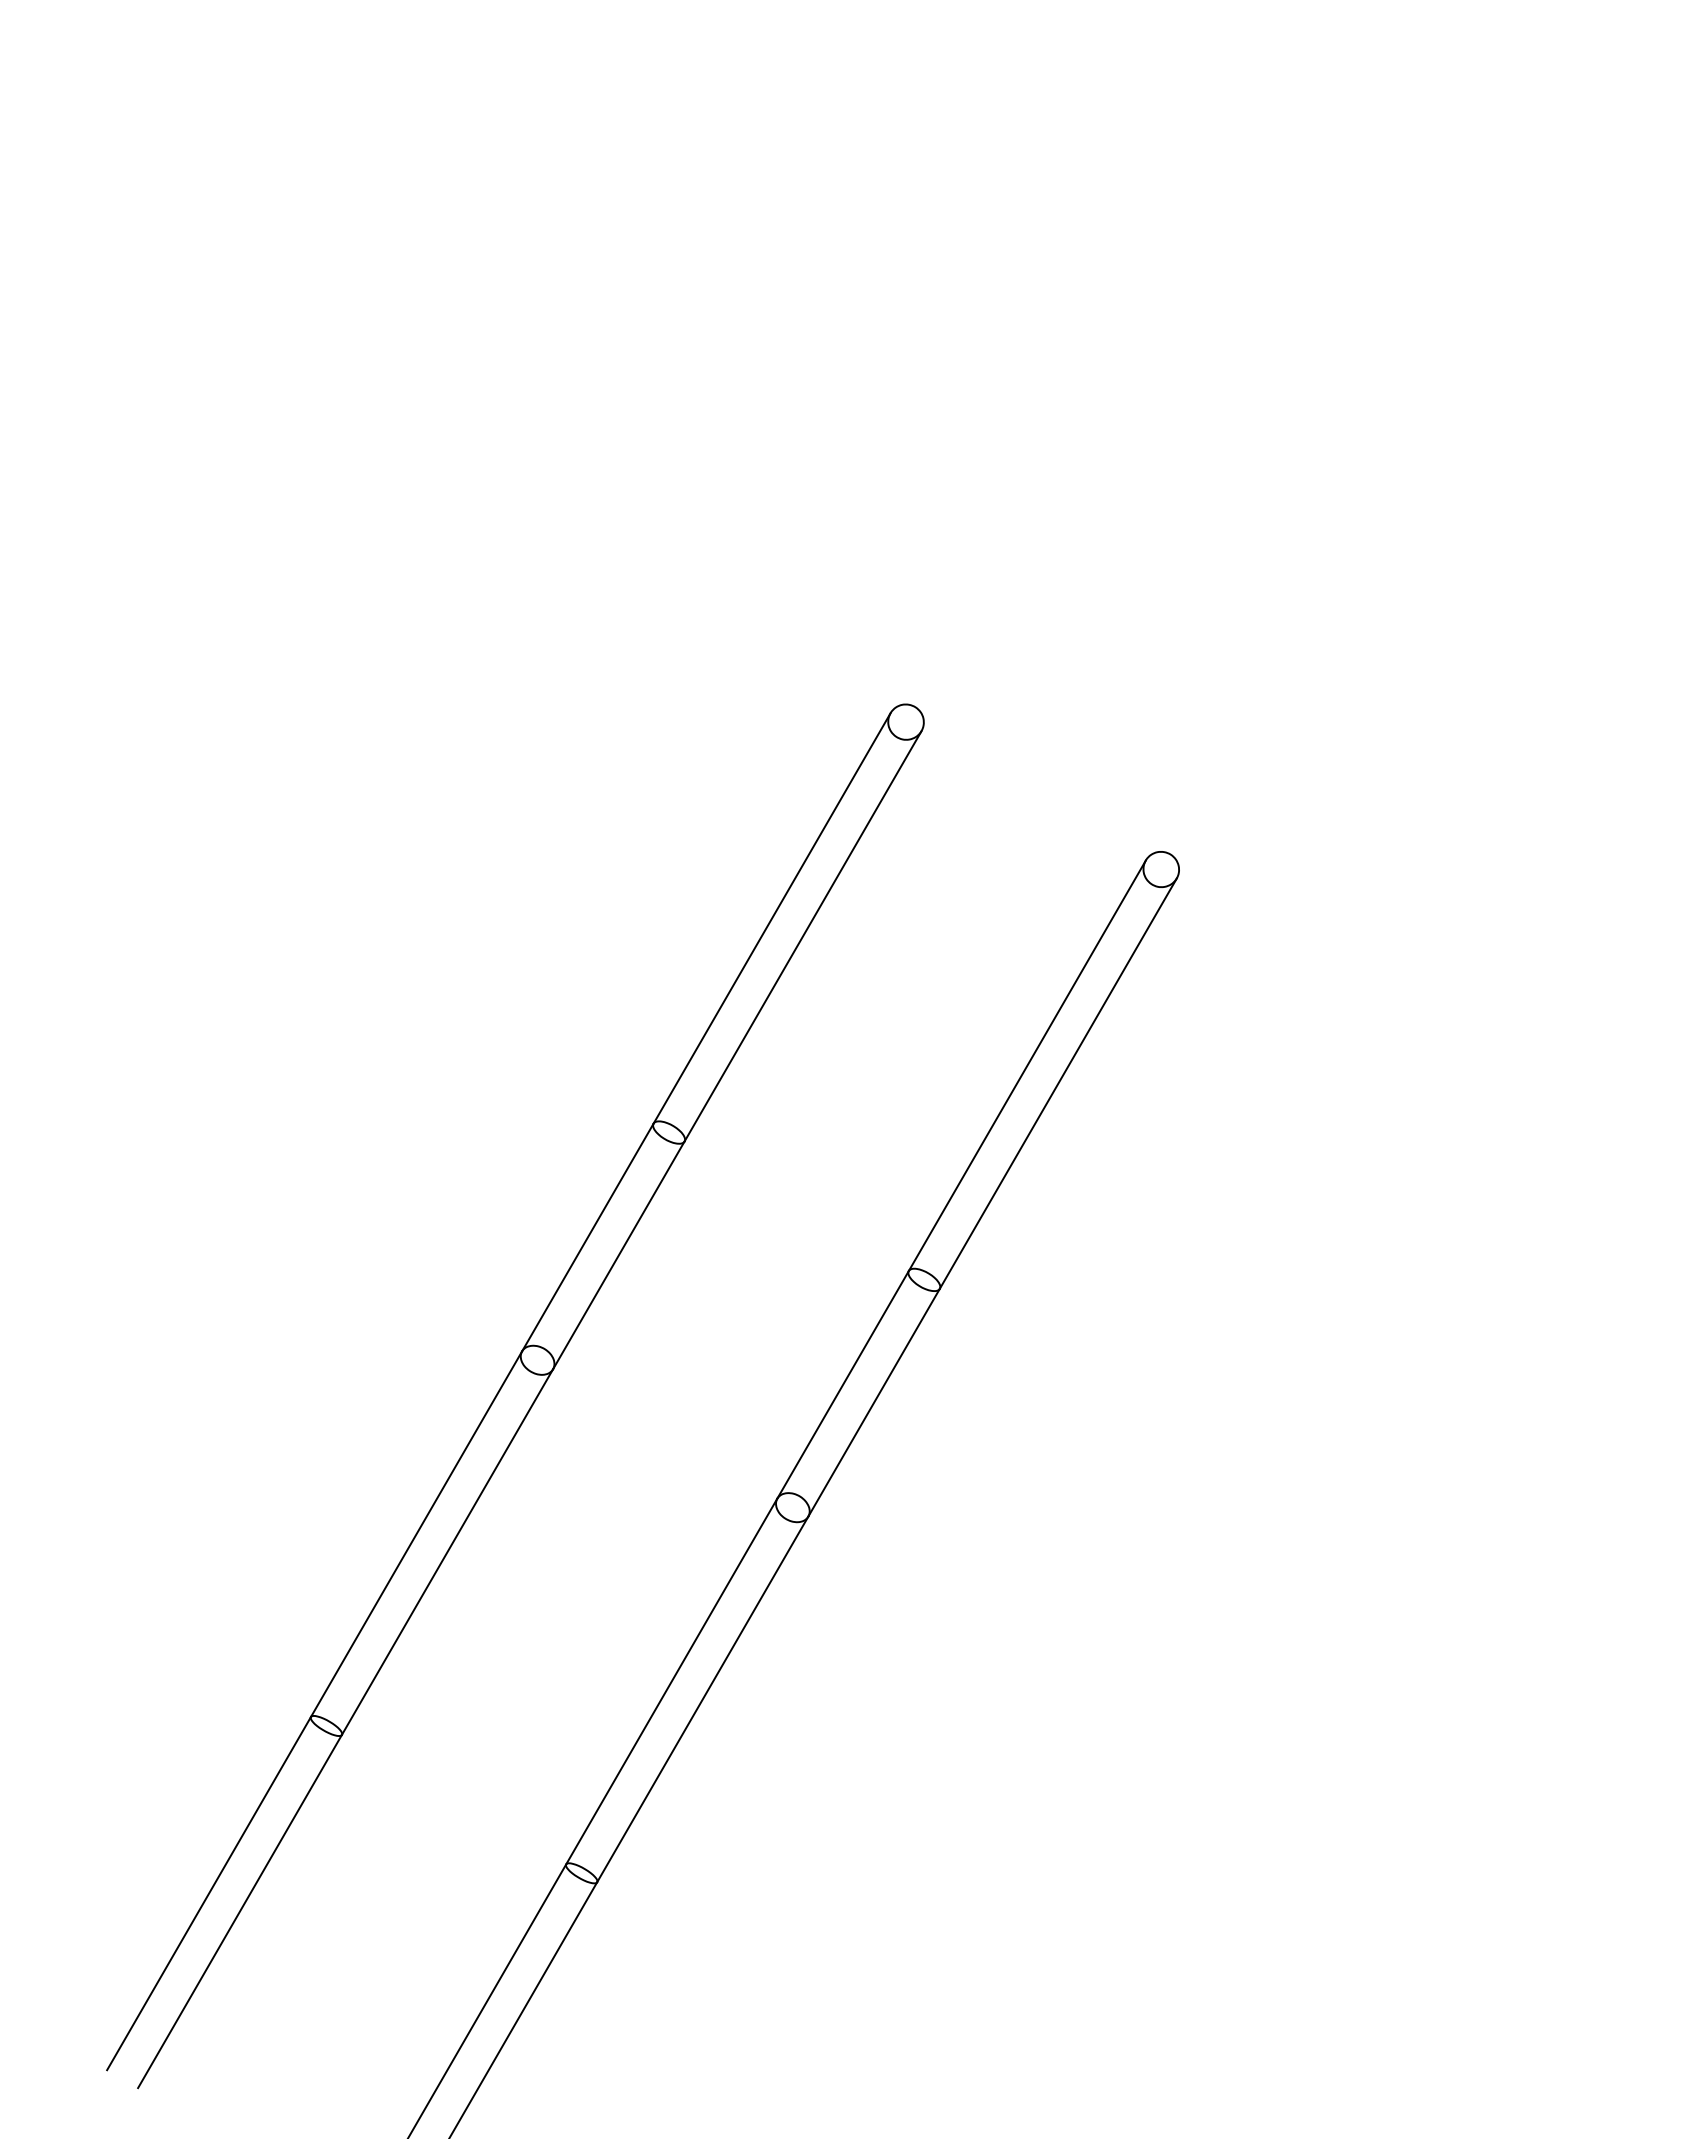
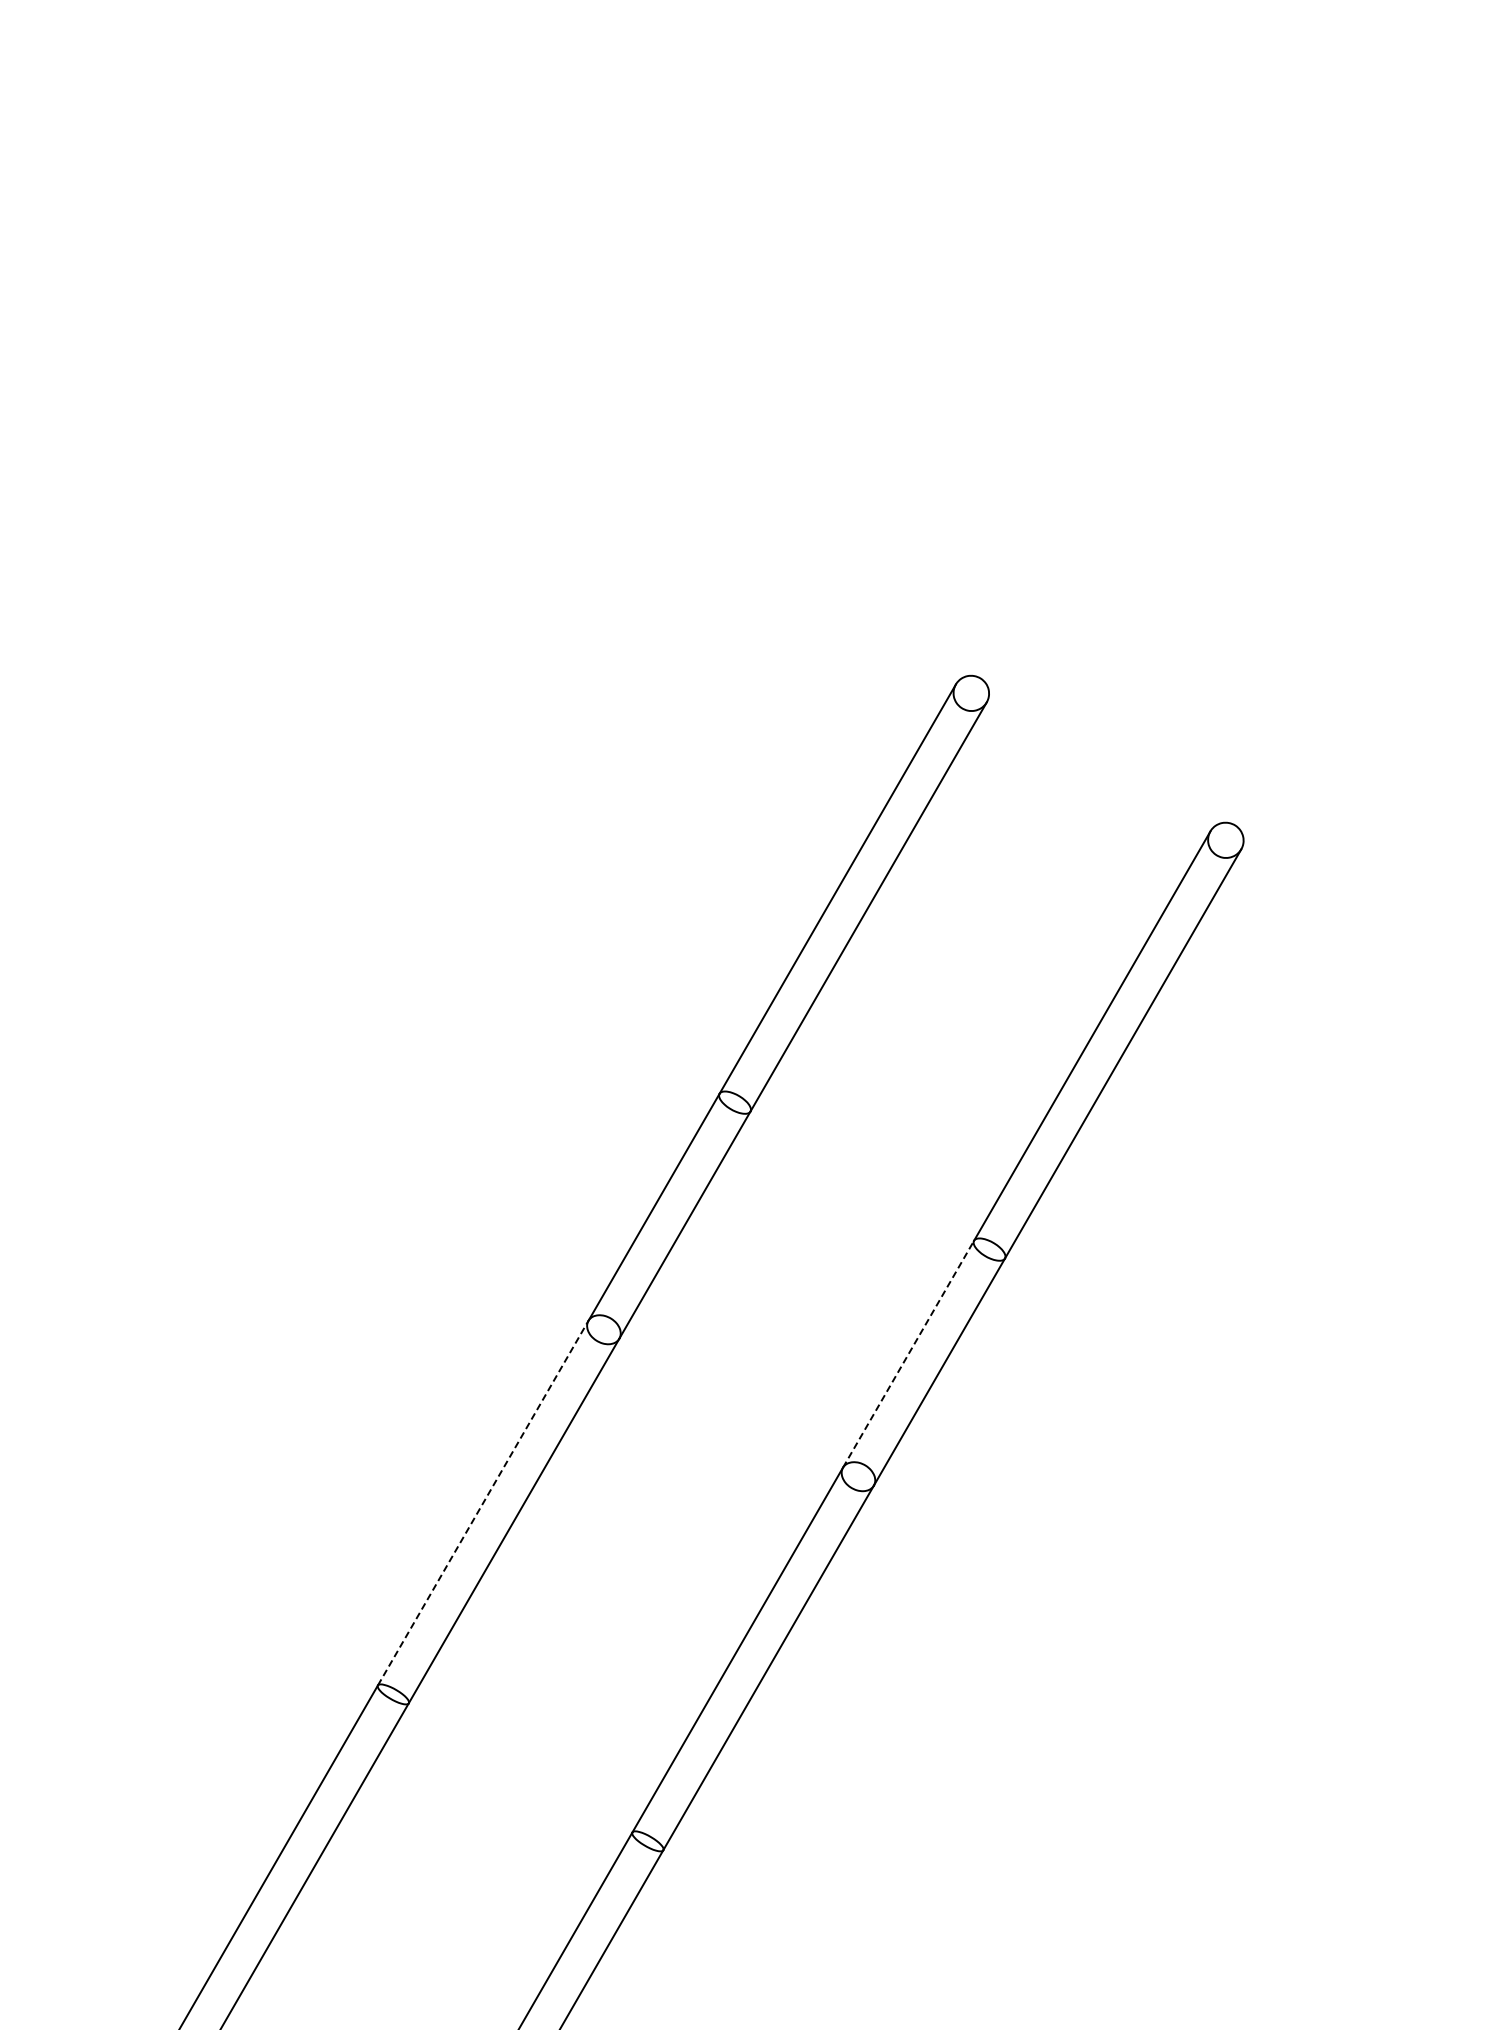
line: (843, 1384) -> (908, 1353), solid -> dashed
line: (416, 1533) -> (483, 1502), solid -> dashed

